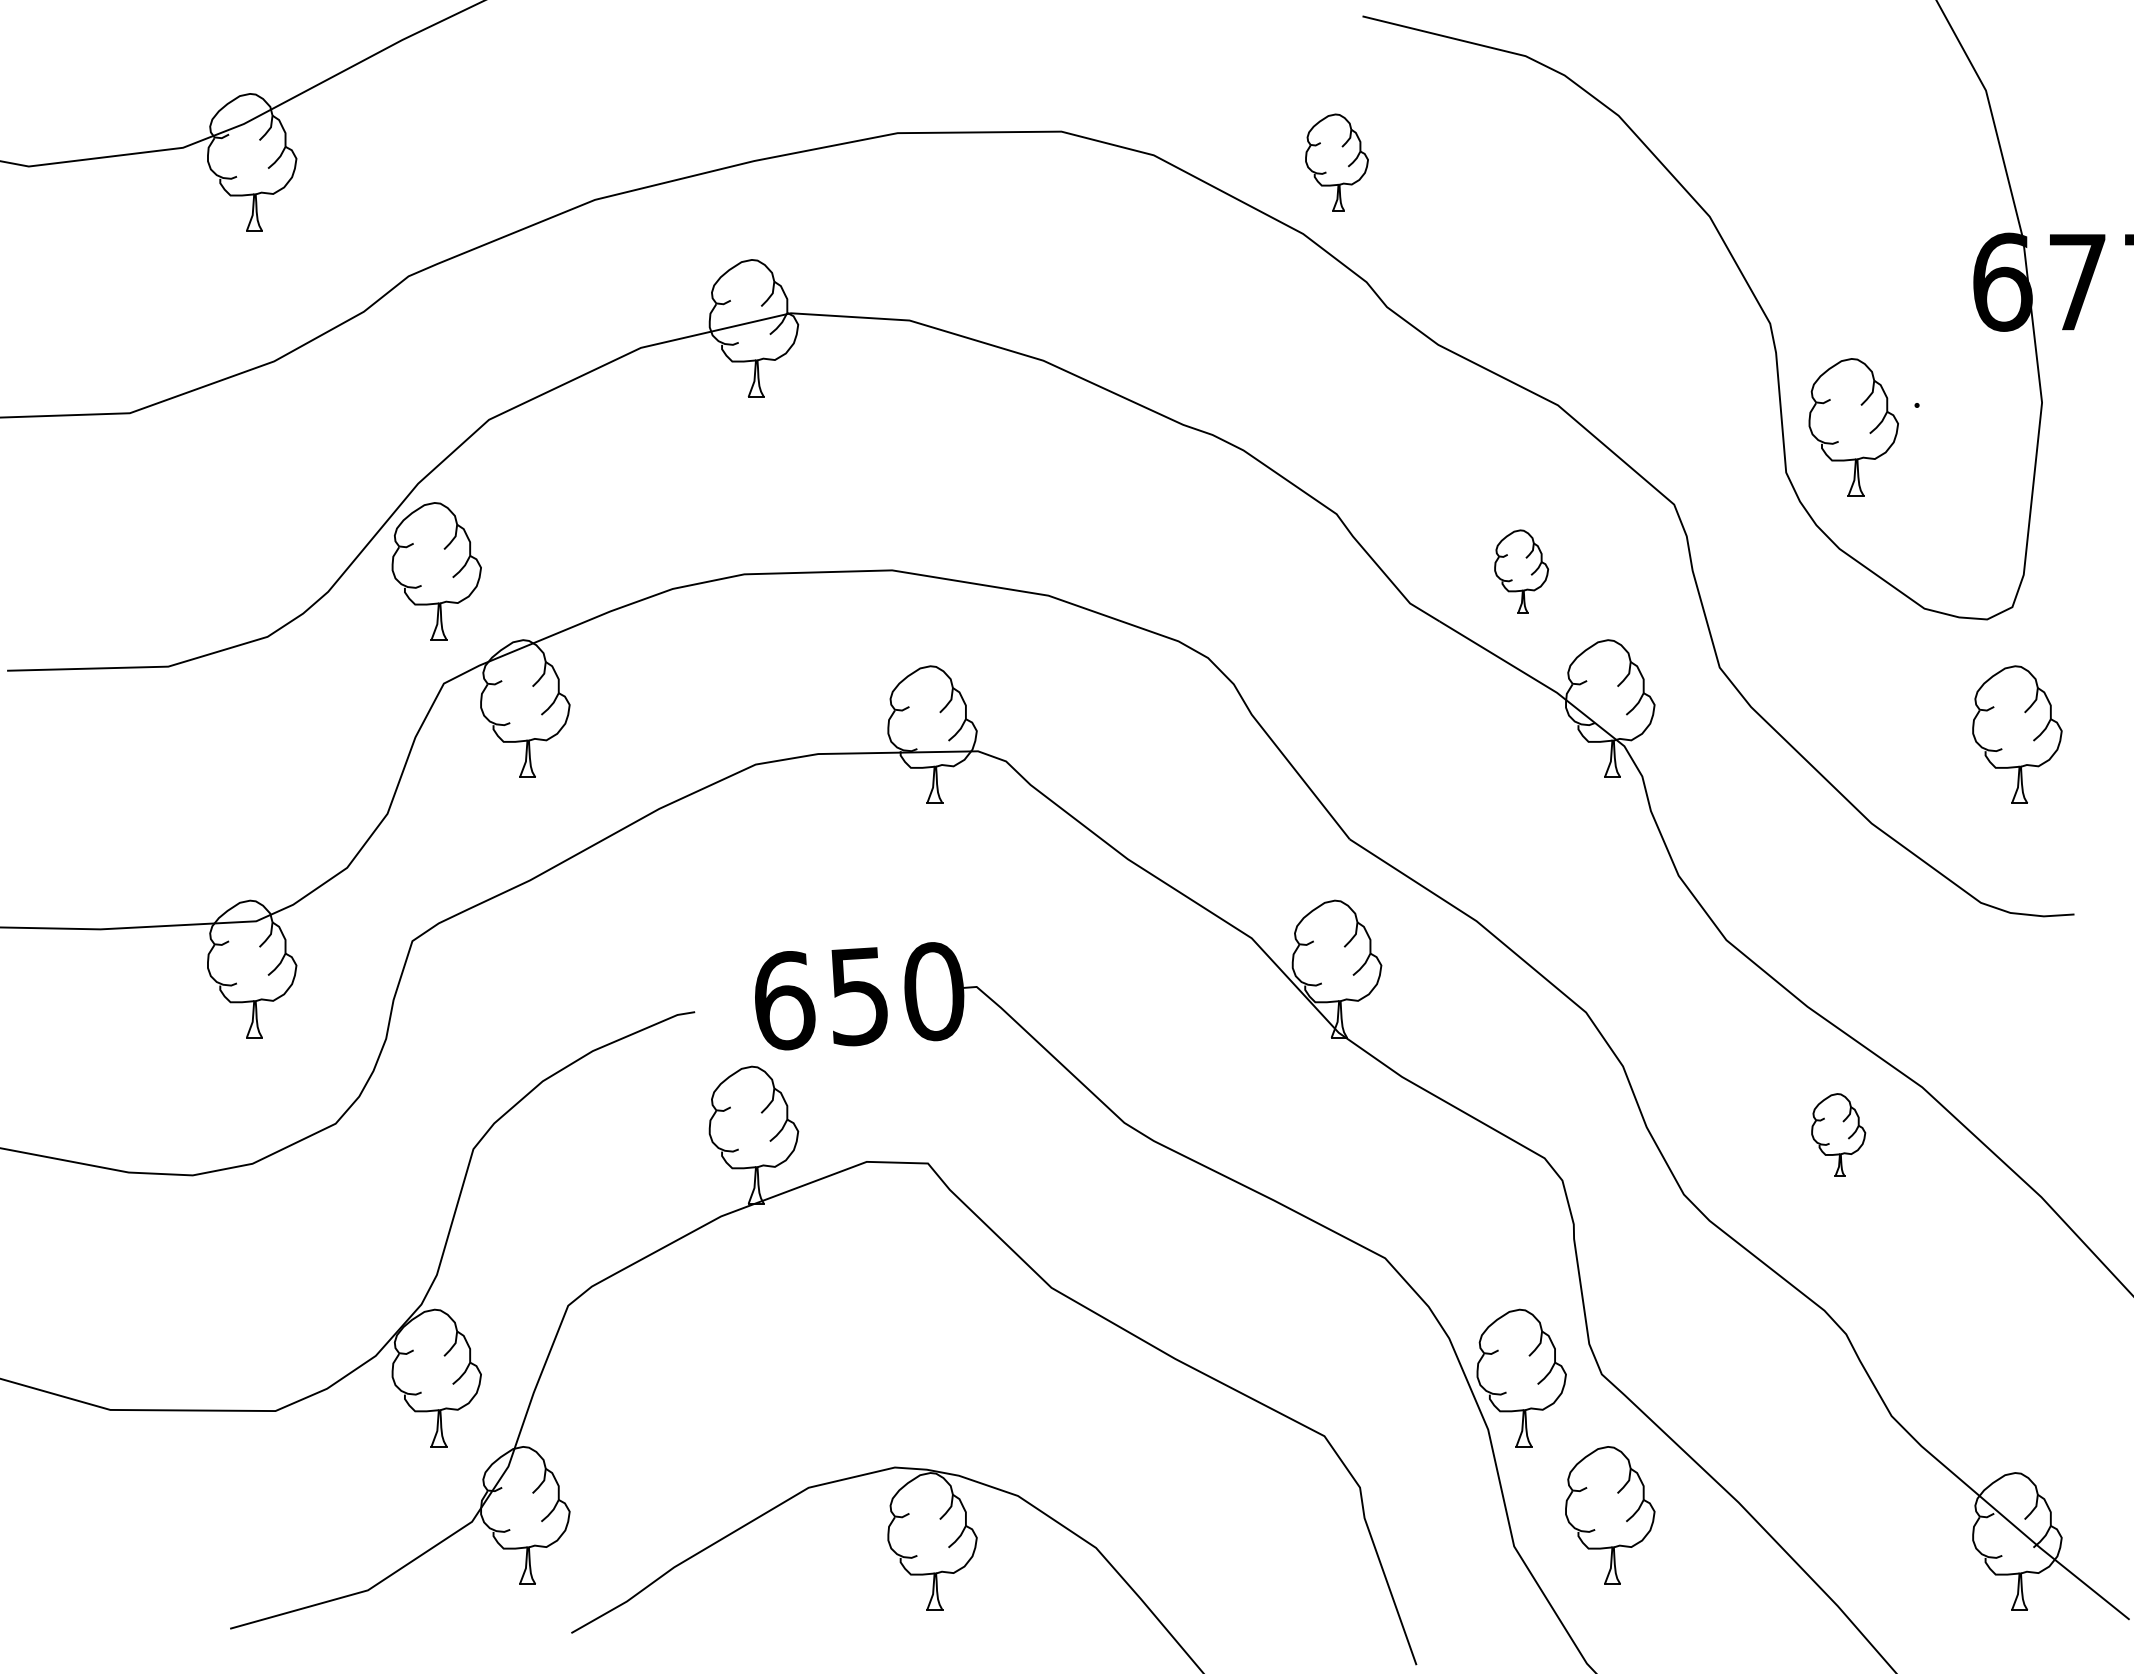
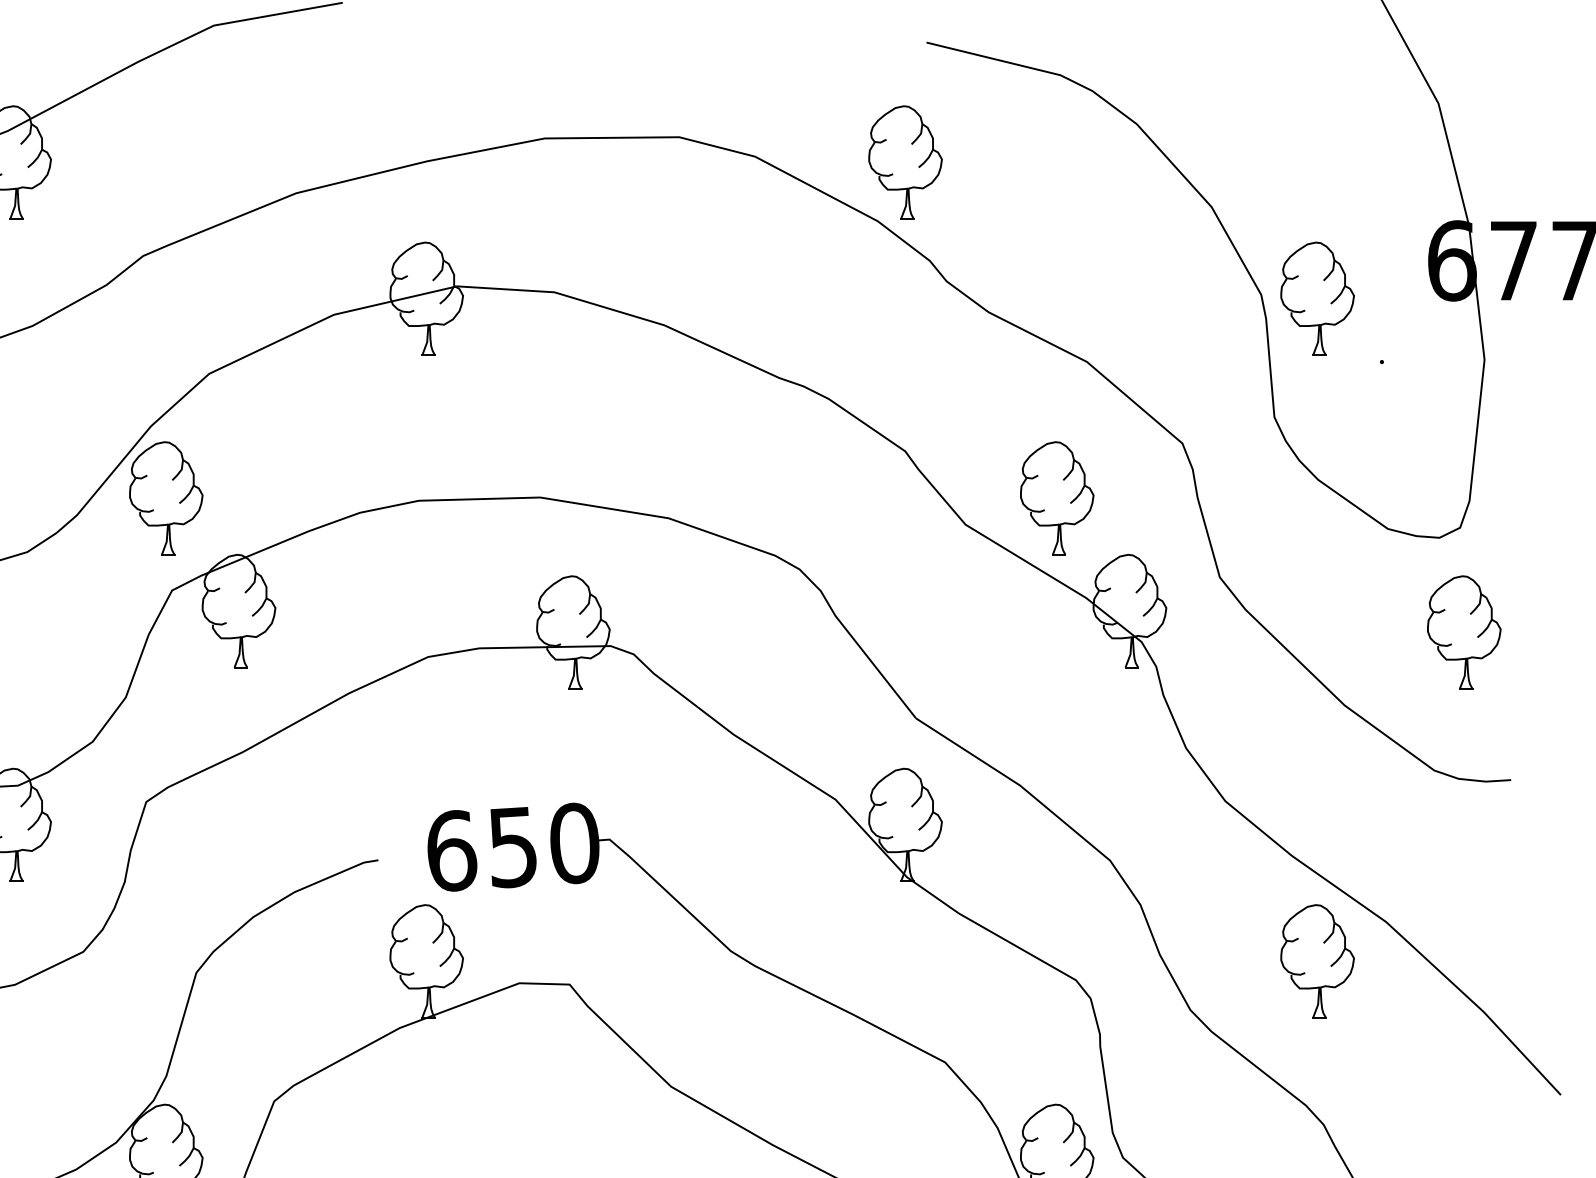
part: (1336, 162) -> (905, 162), size x1.43
part: (1853, 427) -> (1317, 298), moved
part: (1521, 571) -> (1057, 498), size x1.67
part: (1838, 1134) -> (1317, 960), size x1.67

